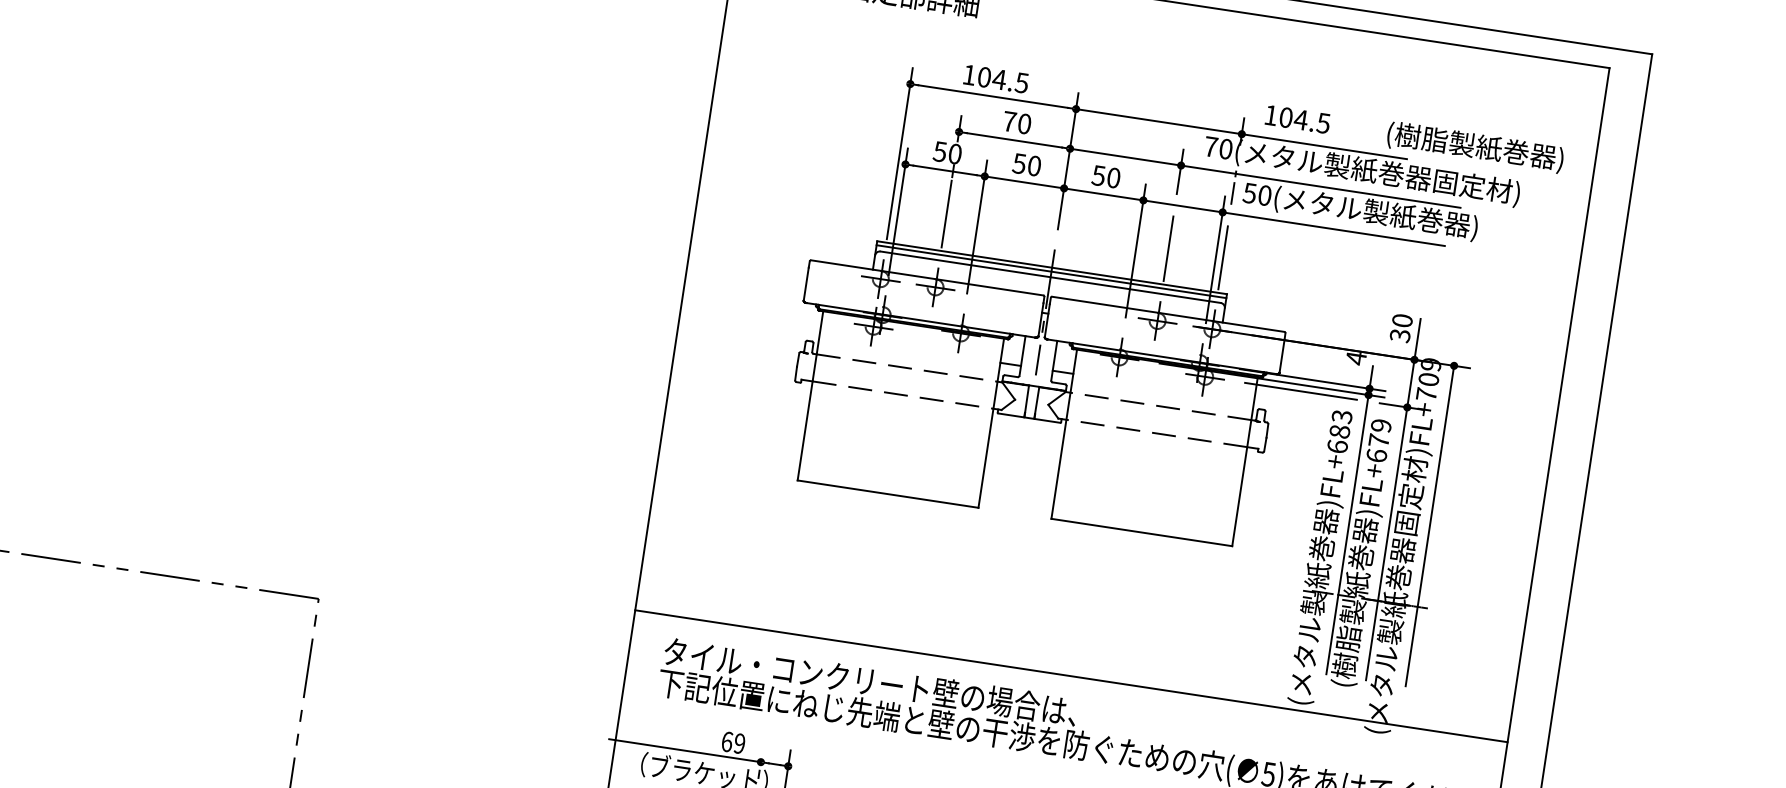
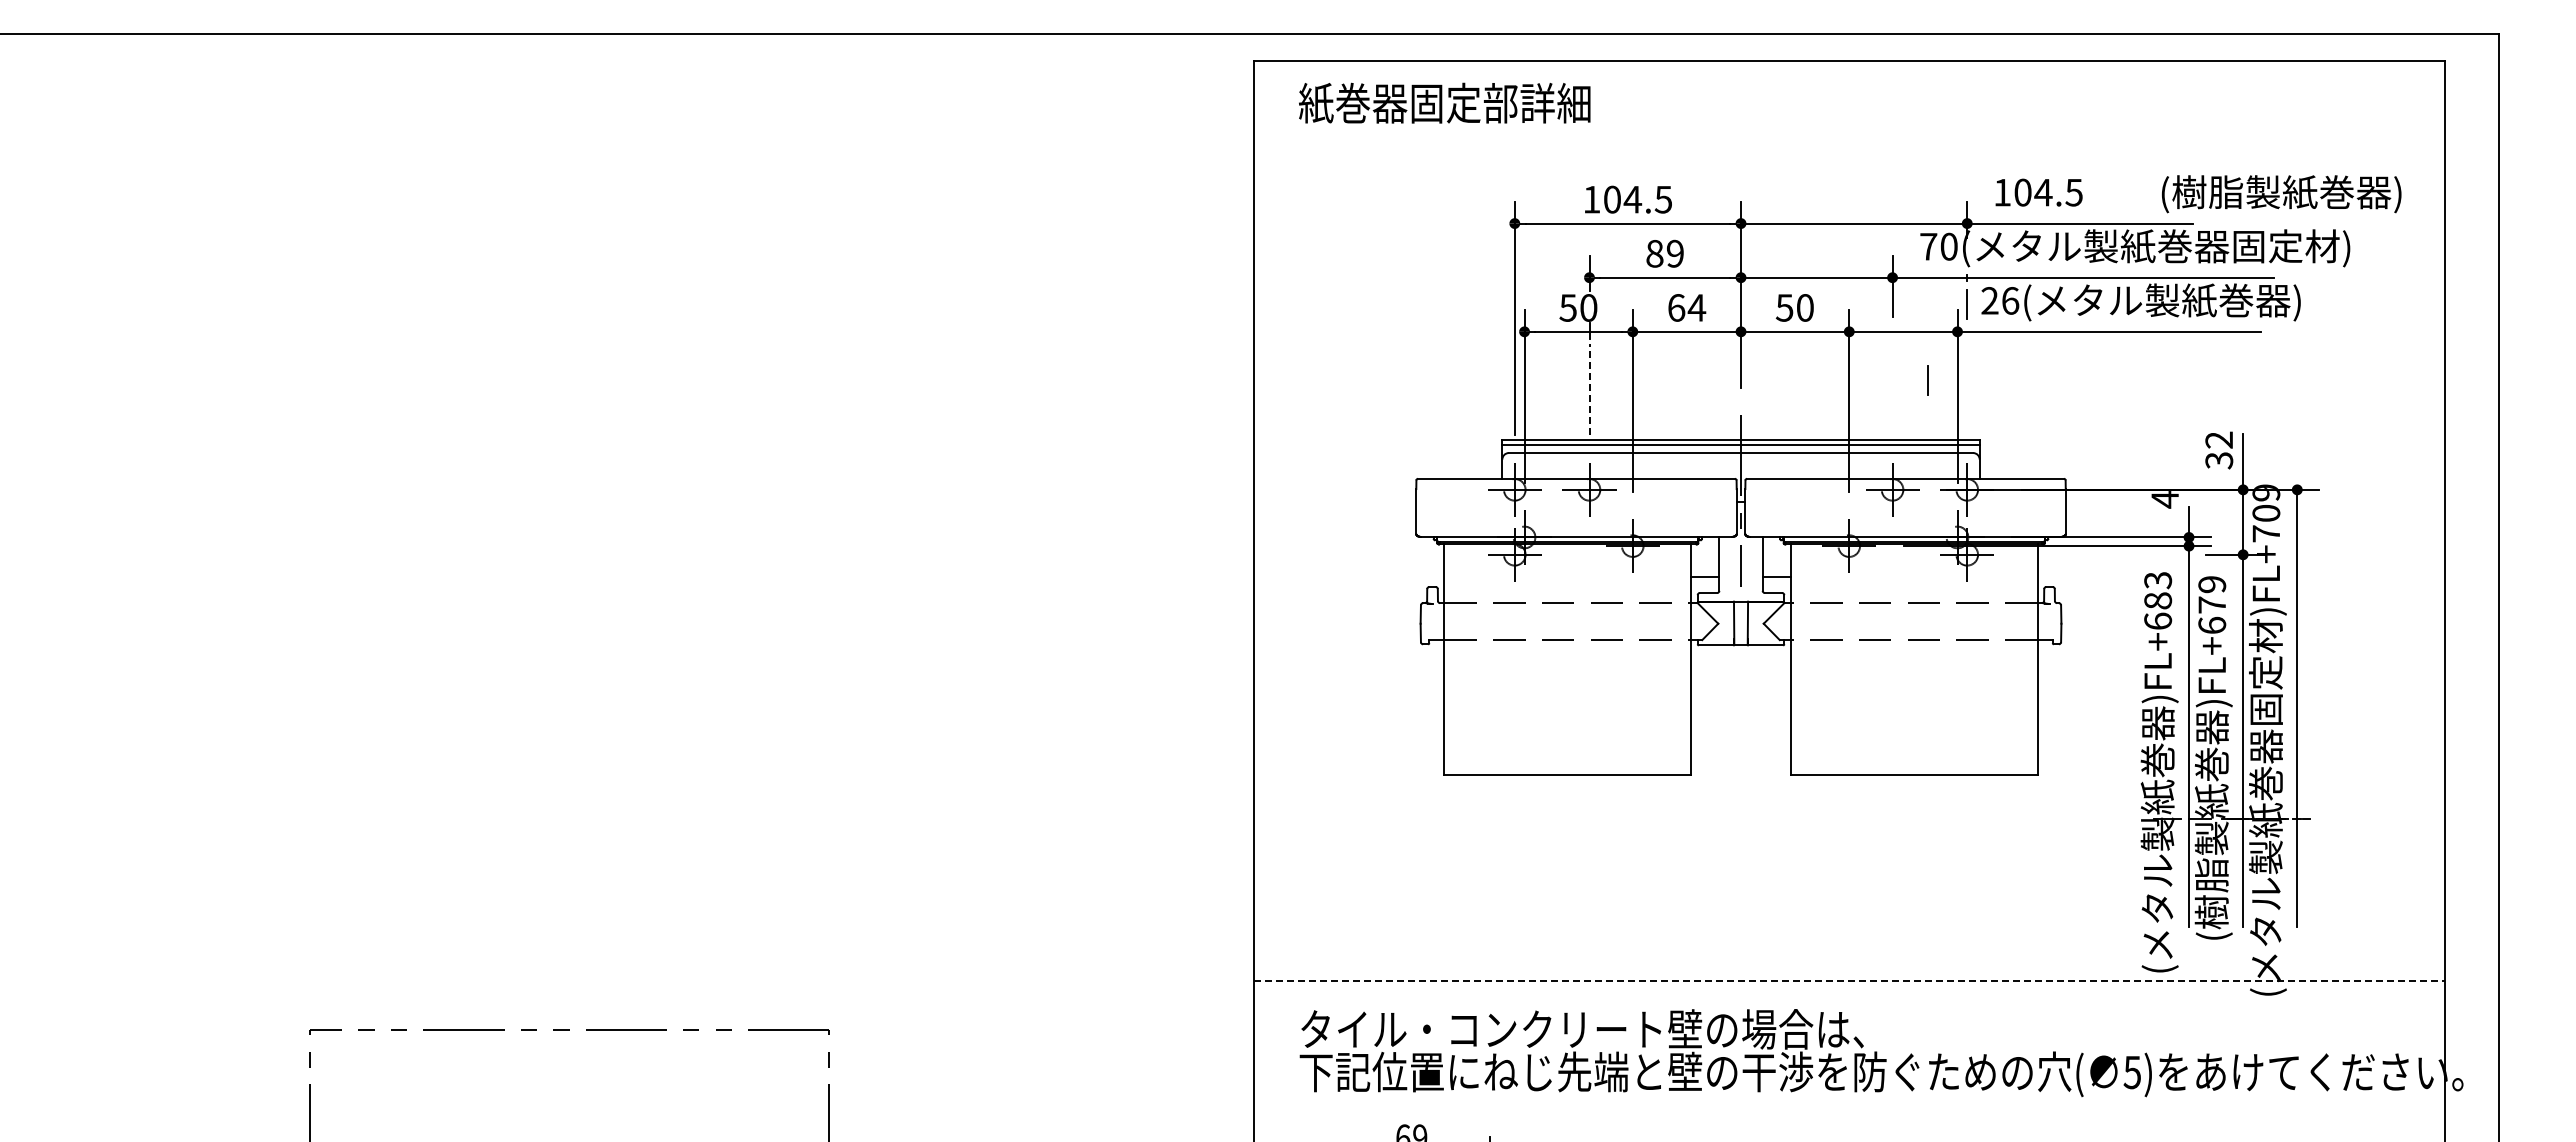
text: (1016, 122) -> (1664, 253), 70 -> 89
text: (1026, 164) -> (1686, 307), 50 -> 64
text: (1257, 194) -> (2000, 300), 50( -> 26(
line: (946, 213) -> (1589, 389), solid -> dashed
line: (1195, 244) -> (1927, 380), added
line: (1168, 248) -> (1892, 391), removed
line: (1223, 257) -> (1967, 392), removed
text: (1402, 320) -> (2219, 439), 30 -> 32
line: (1300, 391) -> (2097, 554), removed
line: (1071, 676) -> (1849, 981), solid -> dashed

